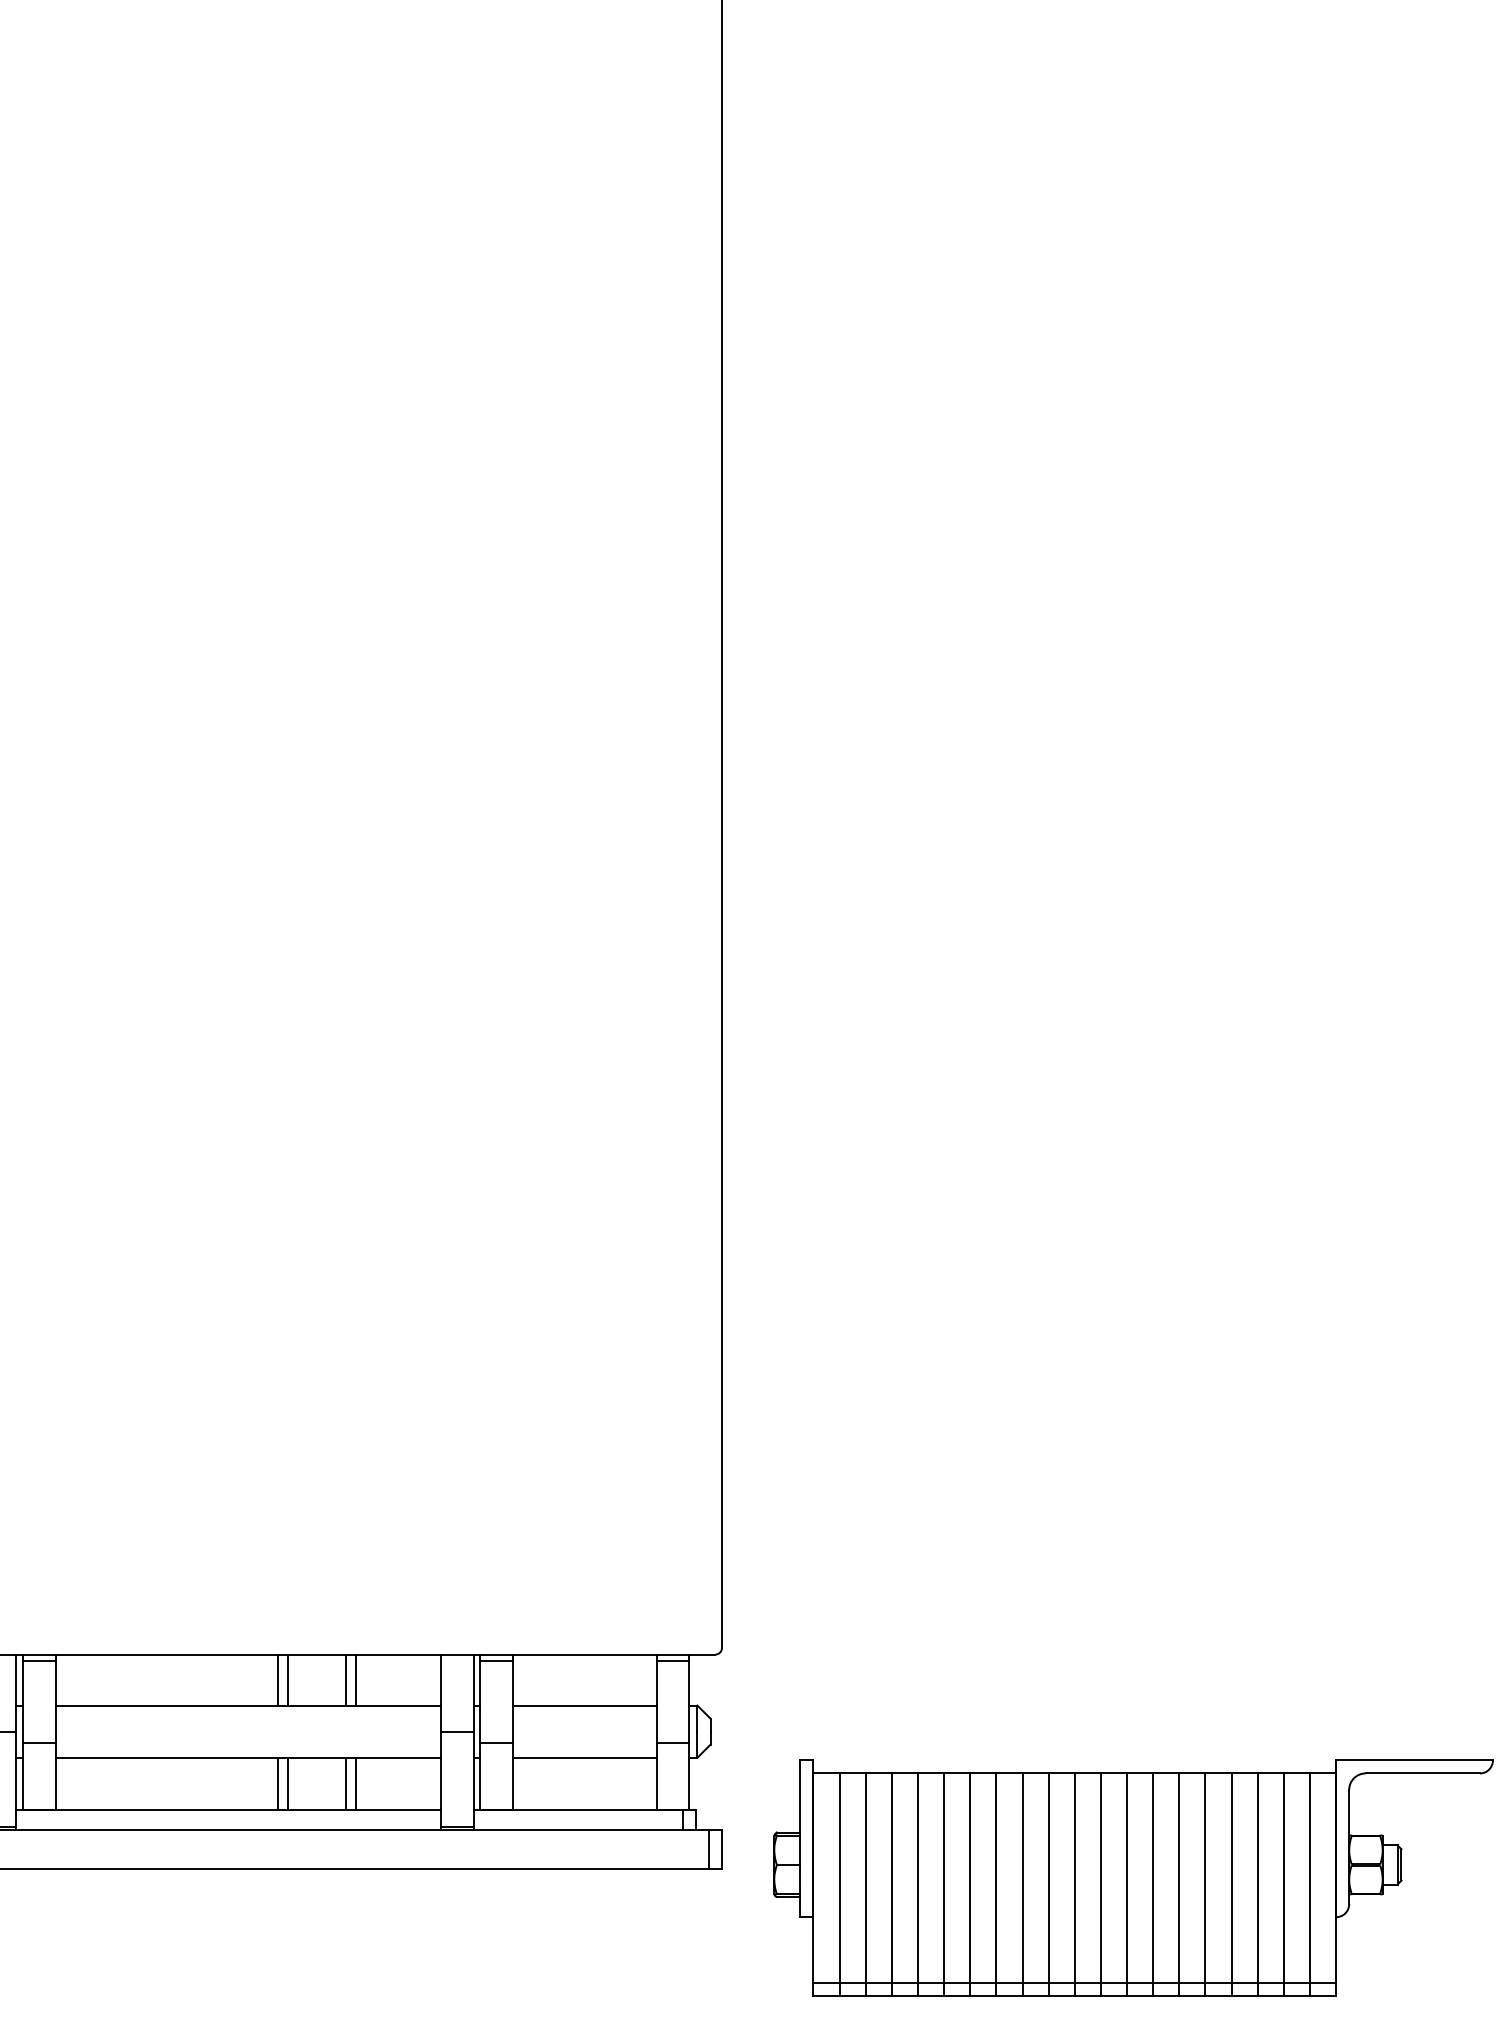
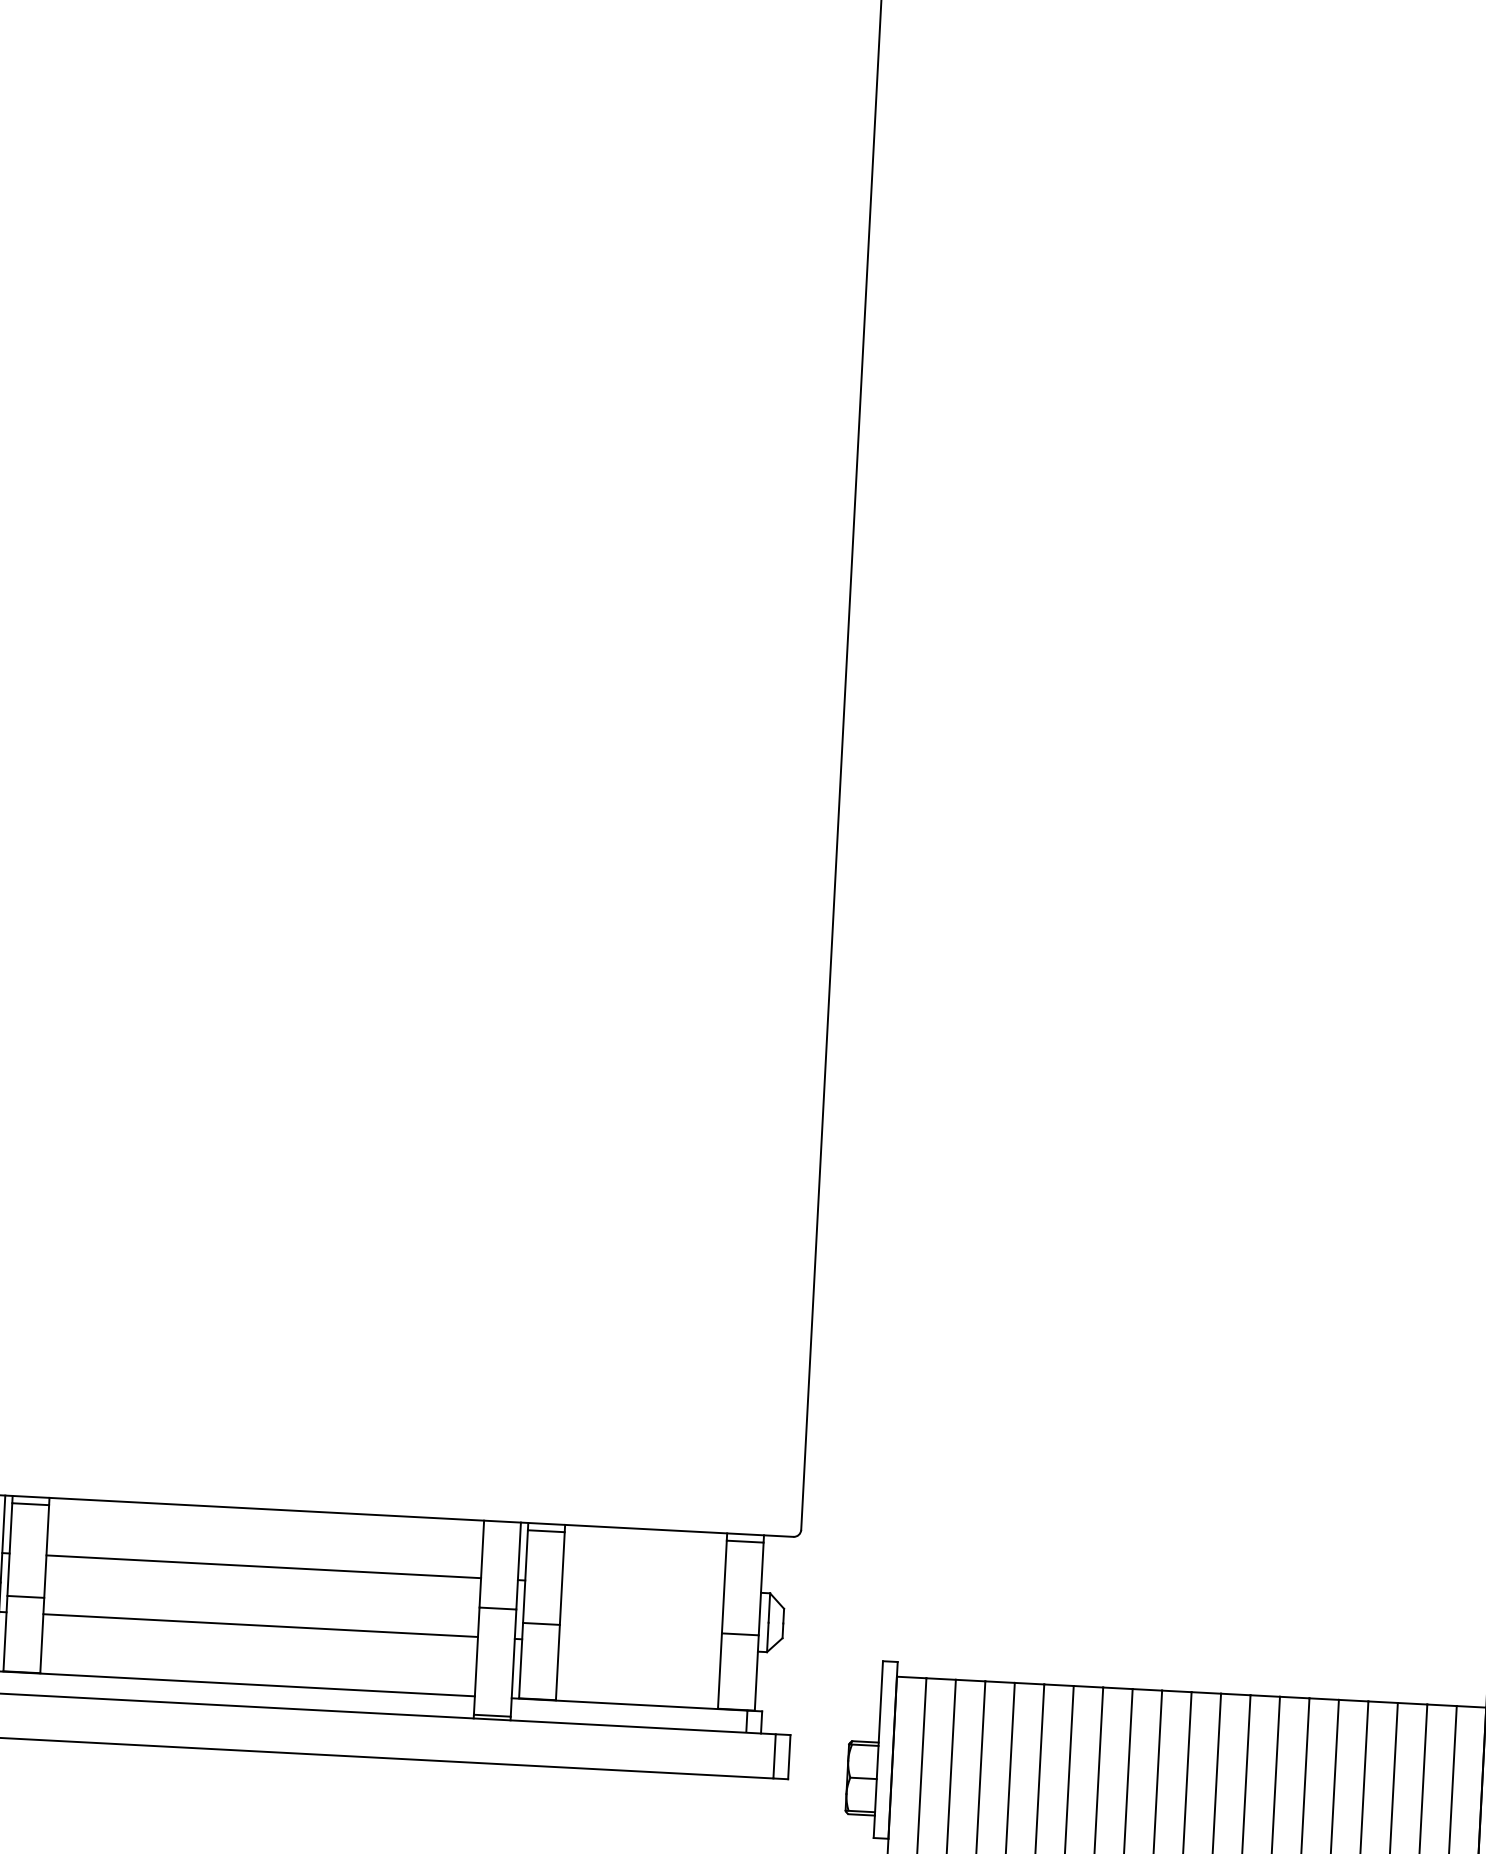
line: (277, 1679) -> (298, 1539), removed
line: (287, 1679) -> (309, 1539), removed
line: (346, 1679) -> (376, 1543), removed
line: (356, 1679) -> (387, 1543), removed
line: (584, 1705) -> (642, 1586), removed
line: (584, 1757) -> (639, 1645), removed
line: (277, 1783) -> (292, 1656), removed
line: (287, 1783) -> (303, 1656), removed
line: (346, 1783) -> (369, 1660), removed
line: (356, 1783) -> (381, 1661), removed

